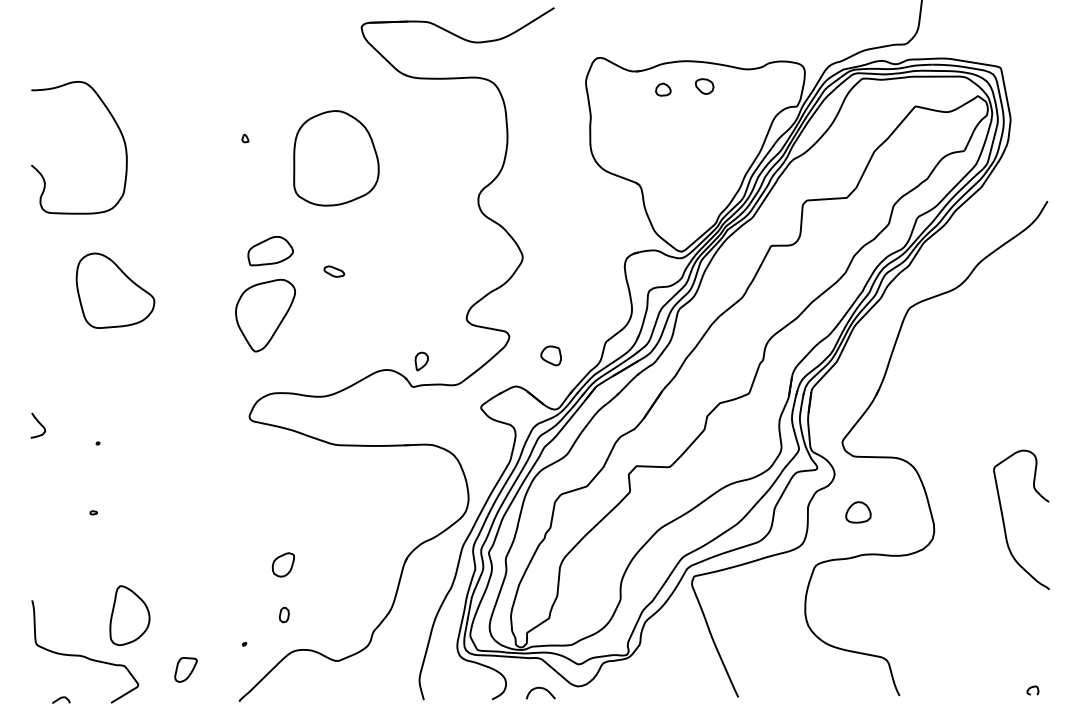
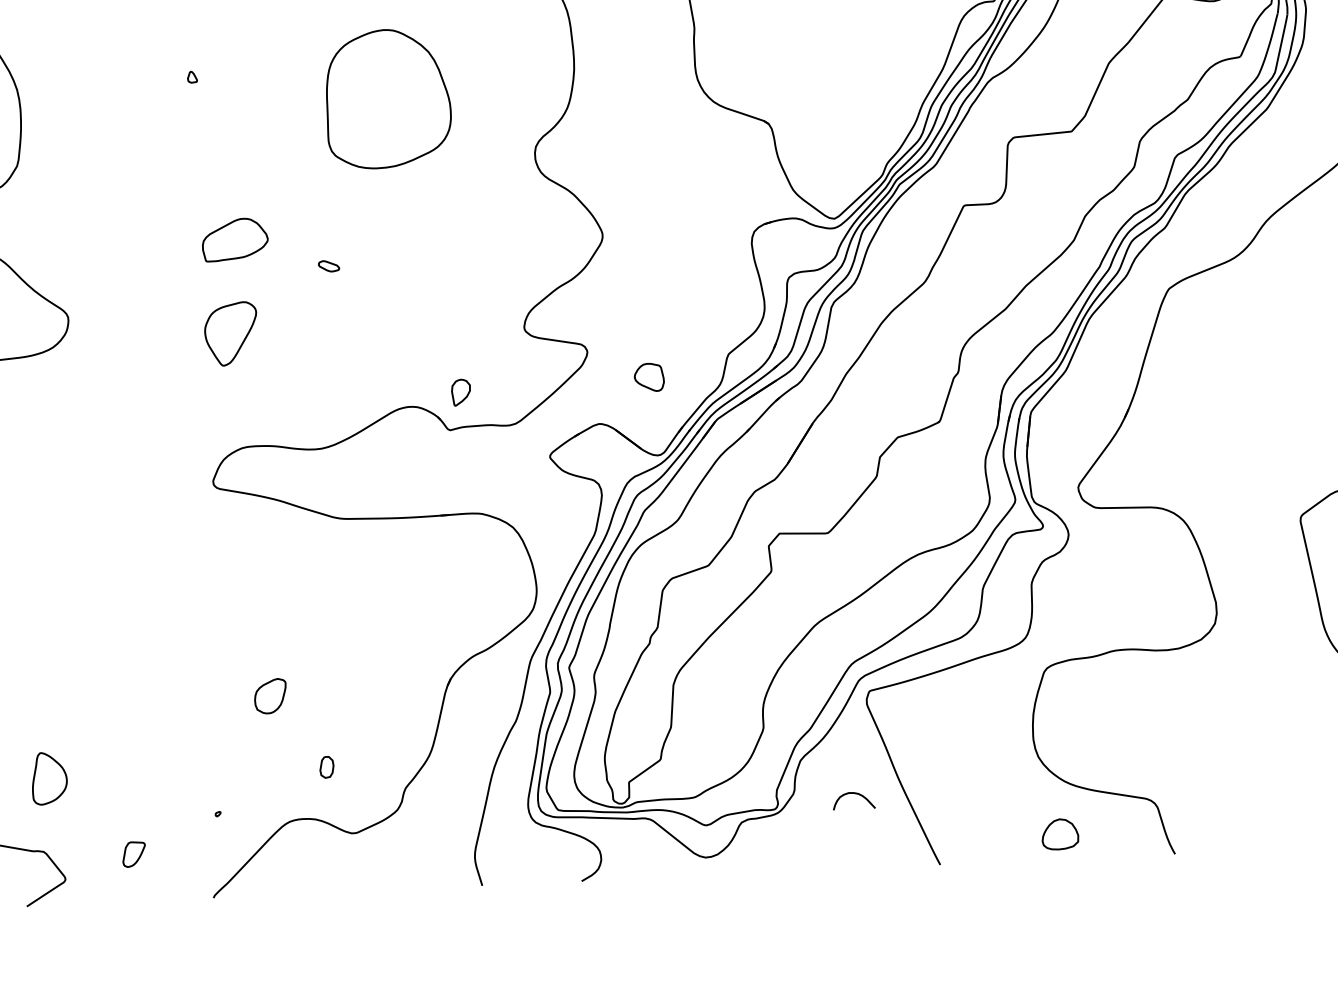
part: (336, 158) -> (388, 99), moved
part: (334, 271) -> (329, 266), size x0.7
part: (265, 315) -> (231, 333), size x0.6
part: (858, 512) -> (1060, 834), moved
part: (129, 615) -> (48, 778), size x0.6
part: (283, 615) -> (325, 768), moved
part: (185, 669) -> (133, 853), size x0.7
curve: (542, 689) -> (856, 795), moved

